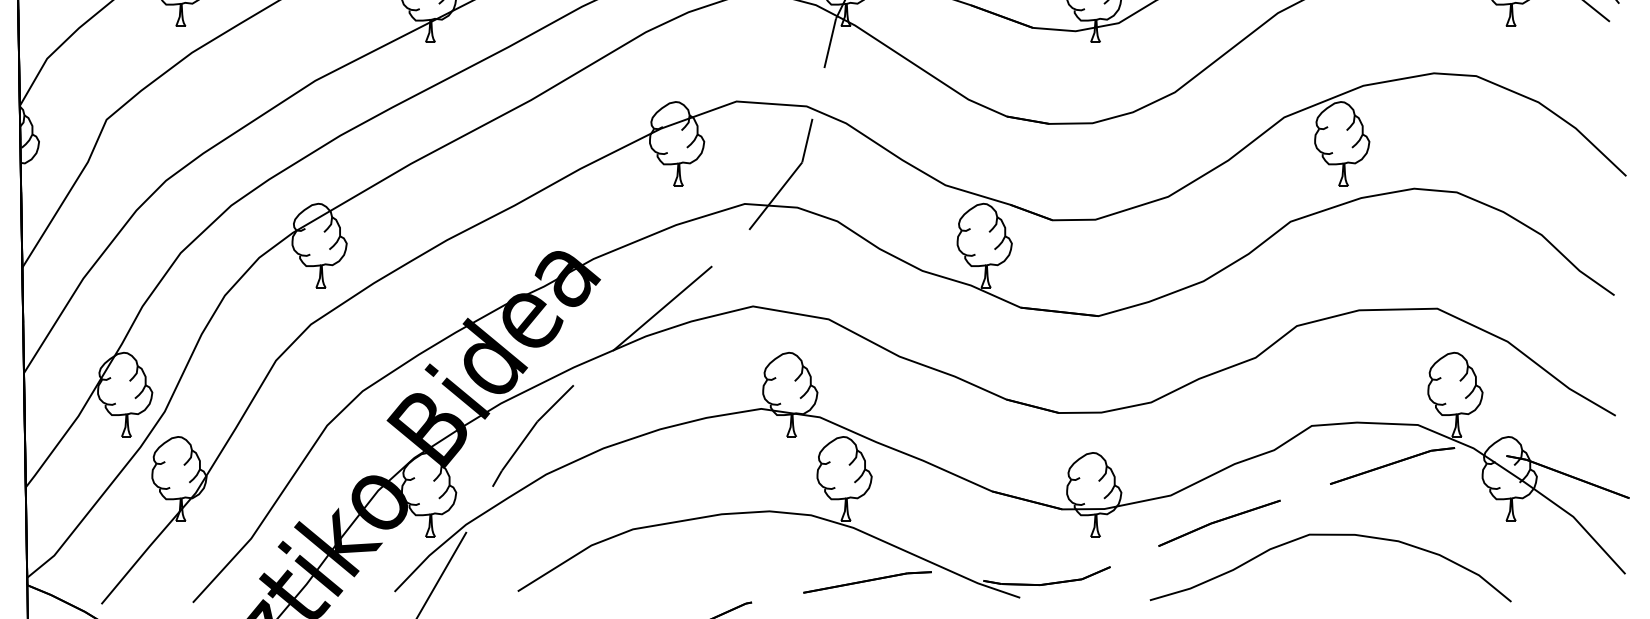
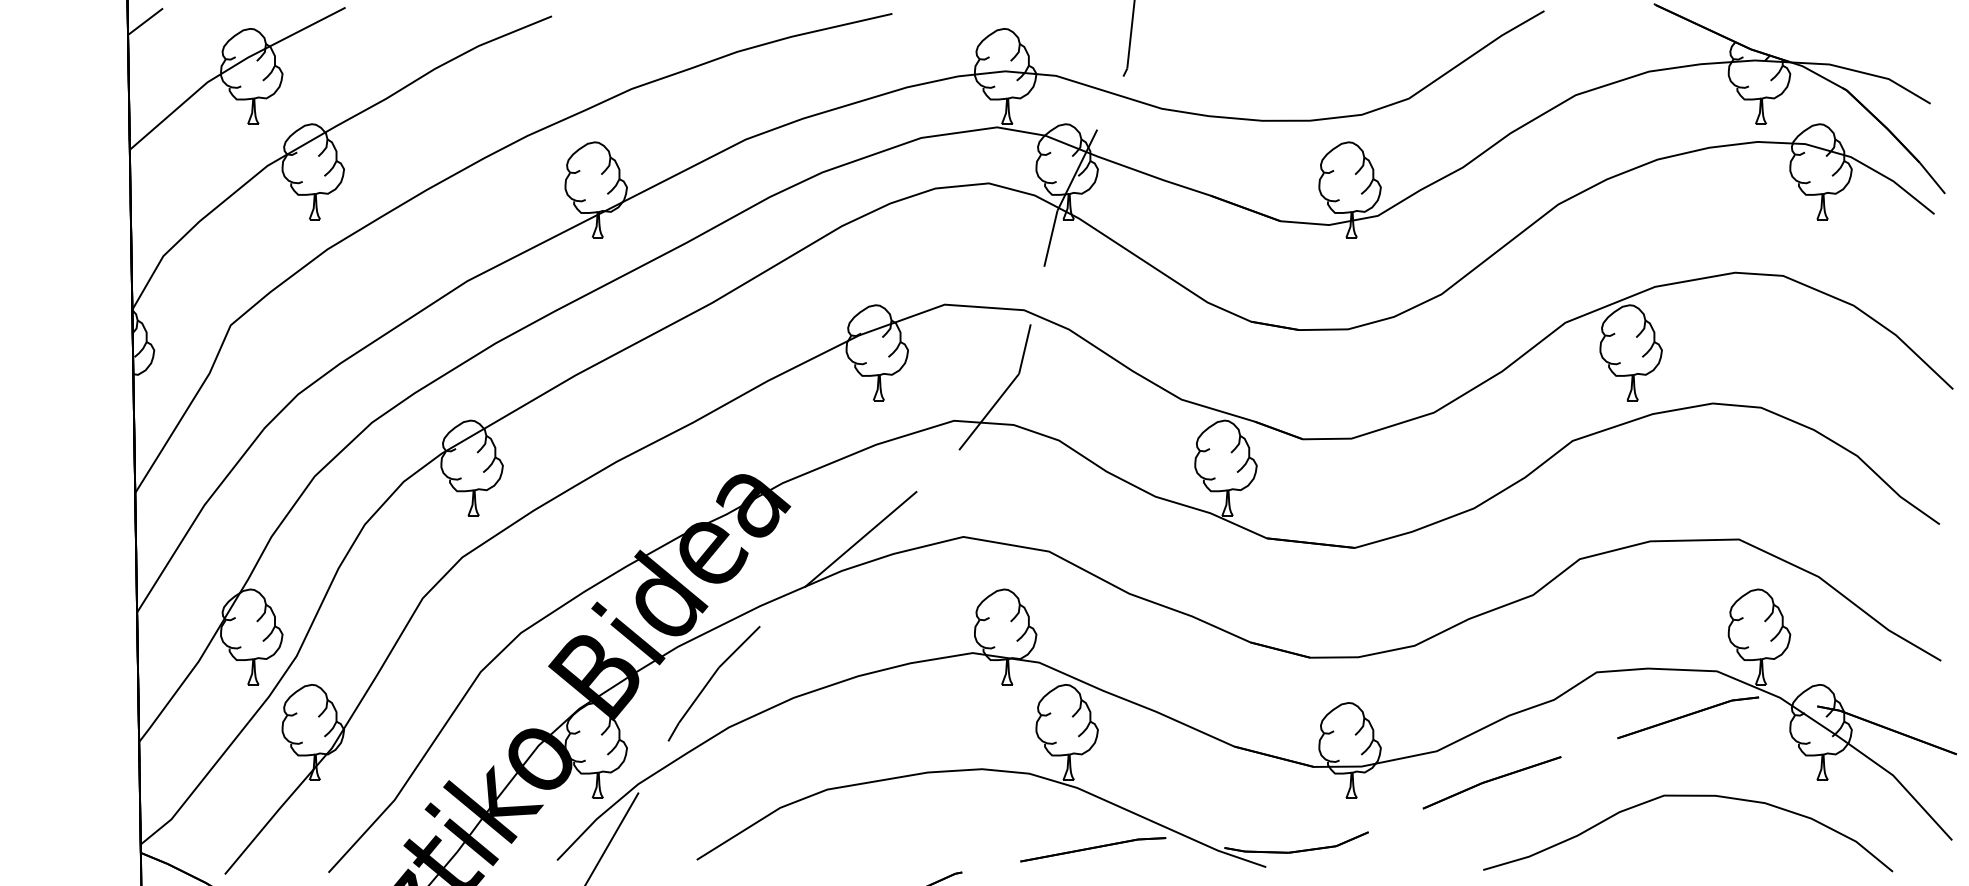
curve: (1331, 535) -> (1688, 796), moved

